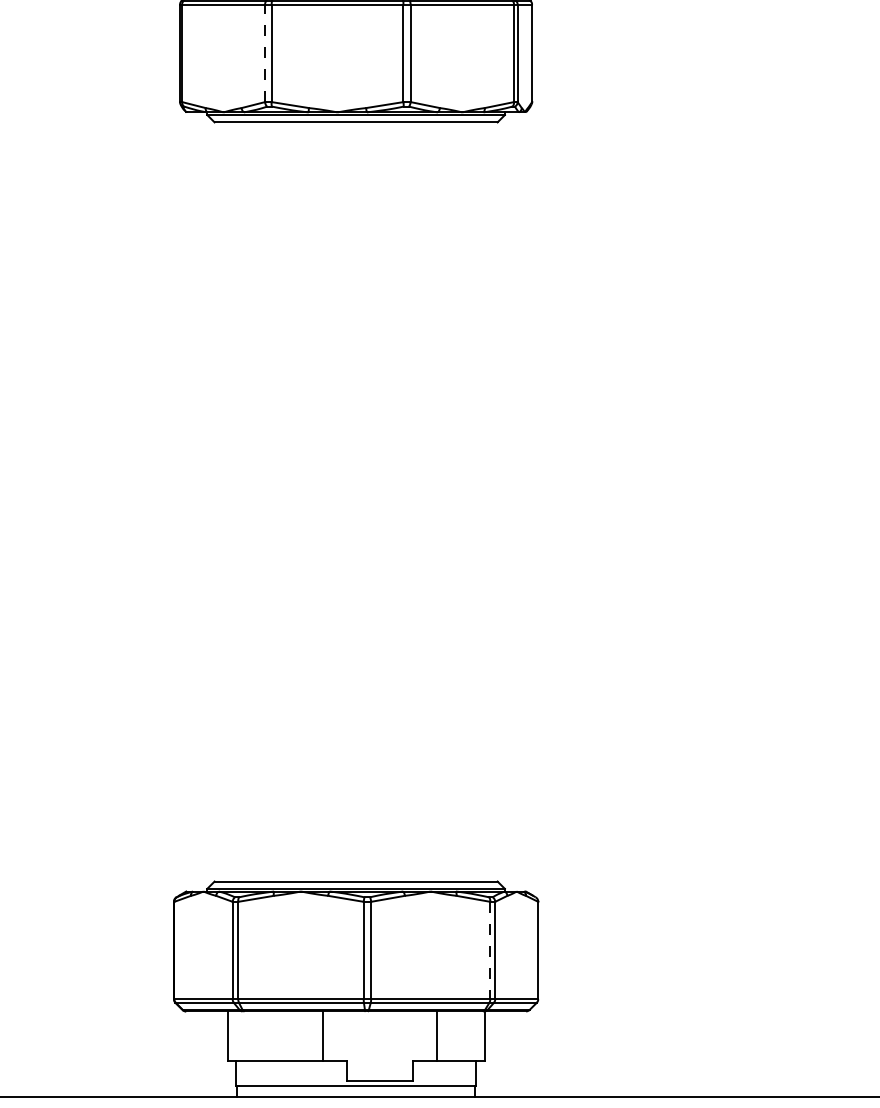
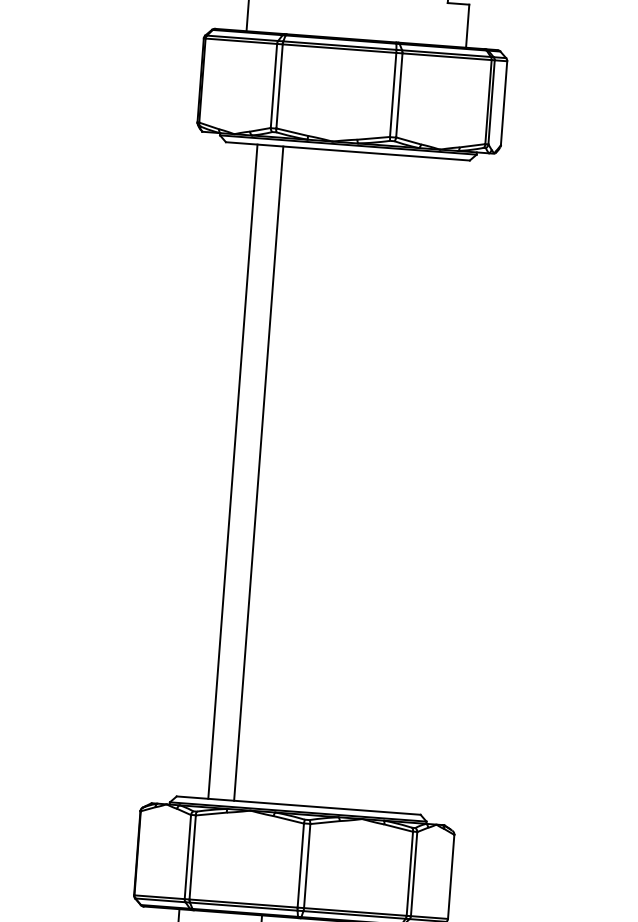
line: (265, 53) -> (274, 86), dashed -> solid
line: (251, 501) -> (233, 471), added
line: (281, 501) -> (259, 473), added
line: (490, 950) -> (410, 873), dashed -> solid

